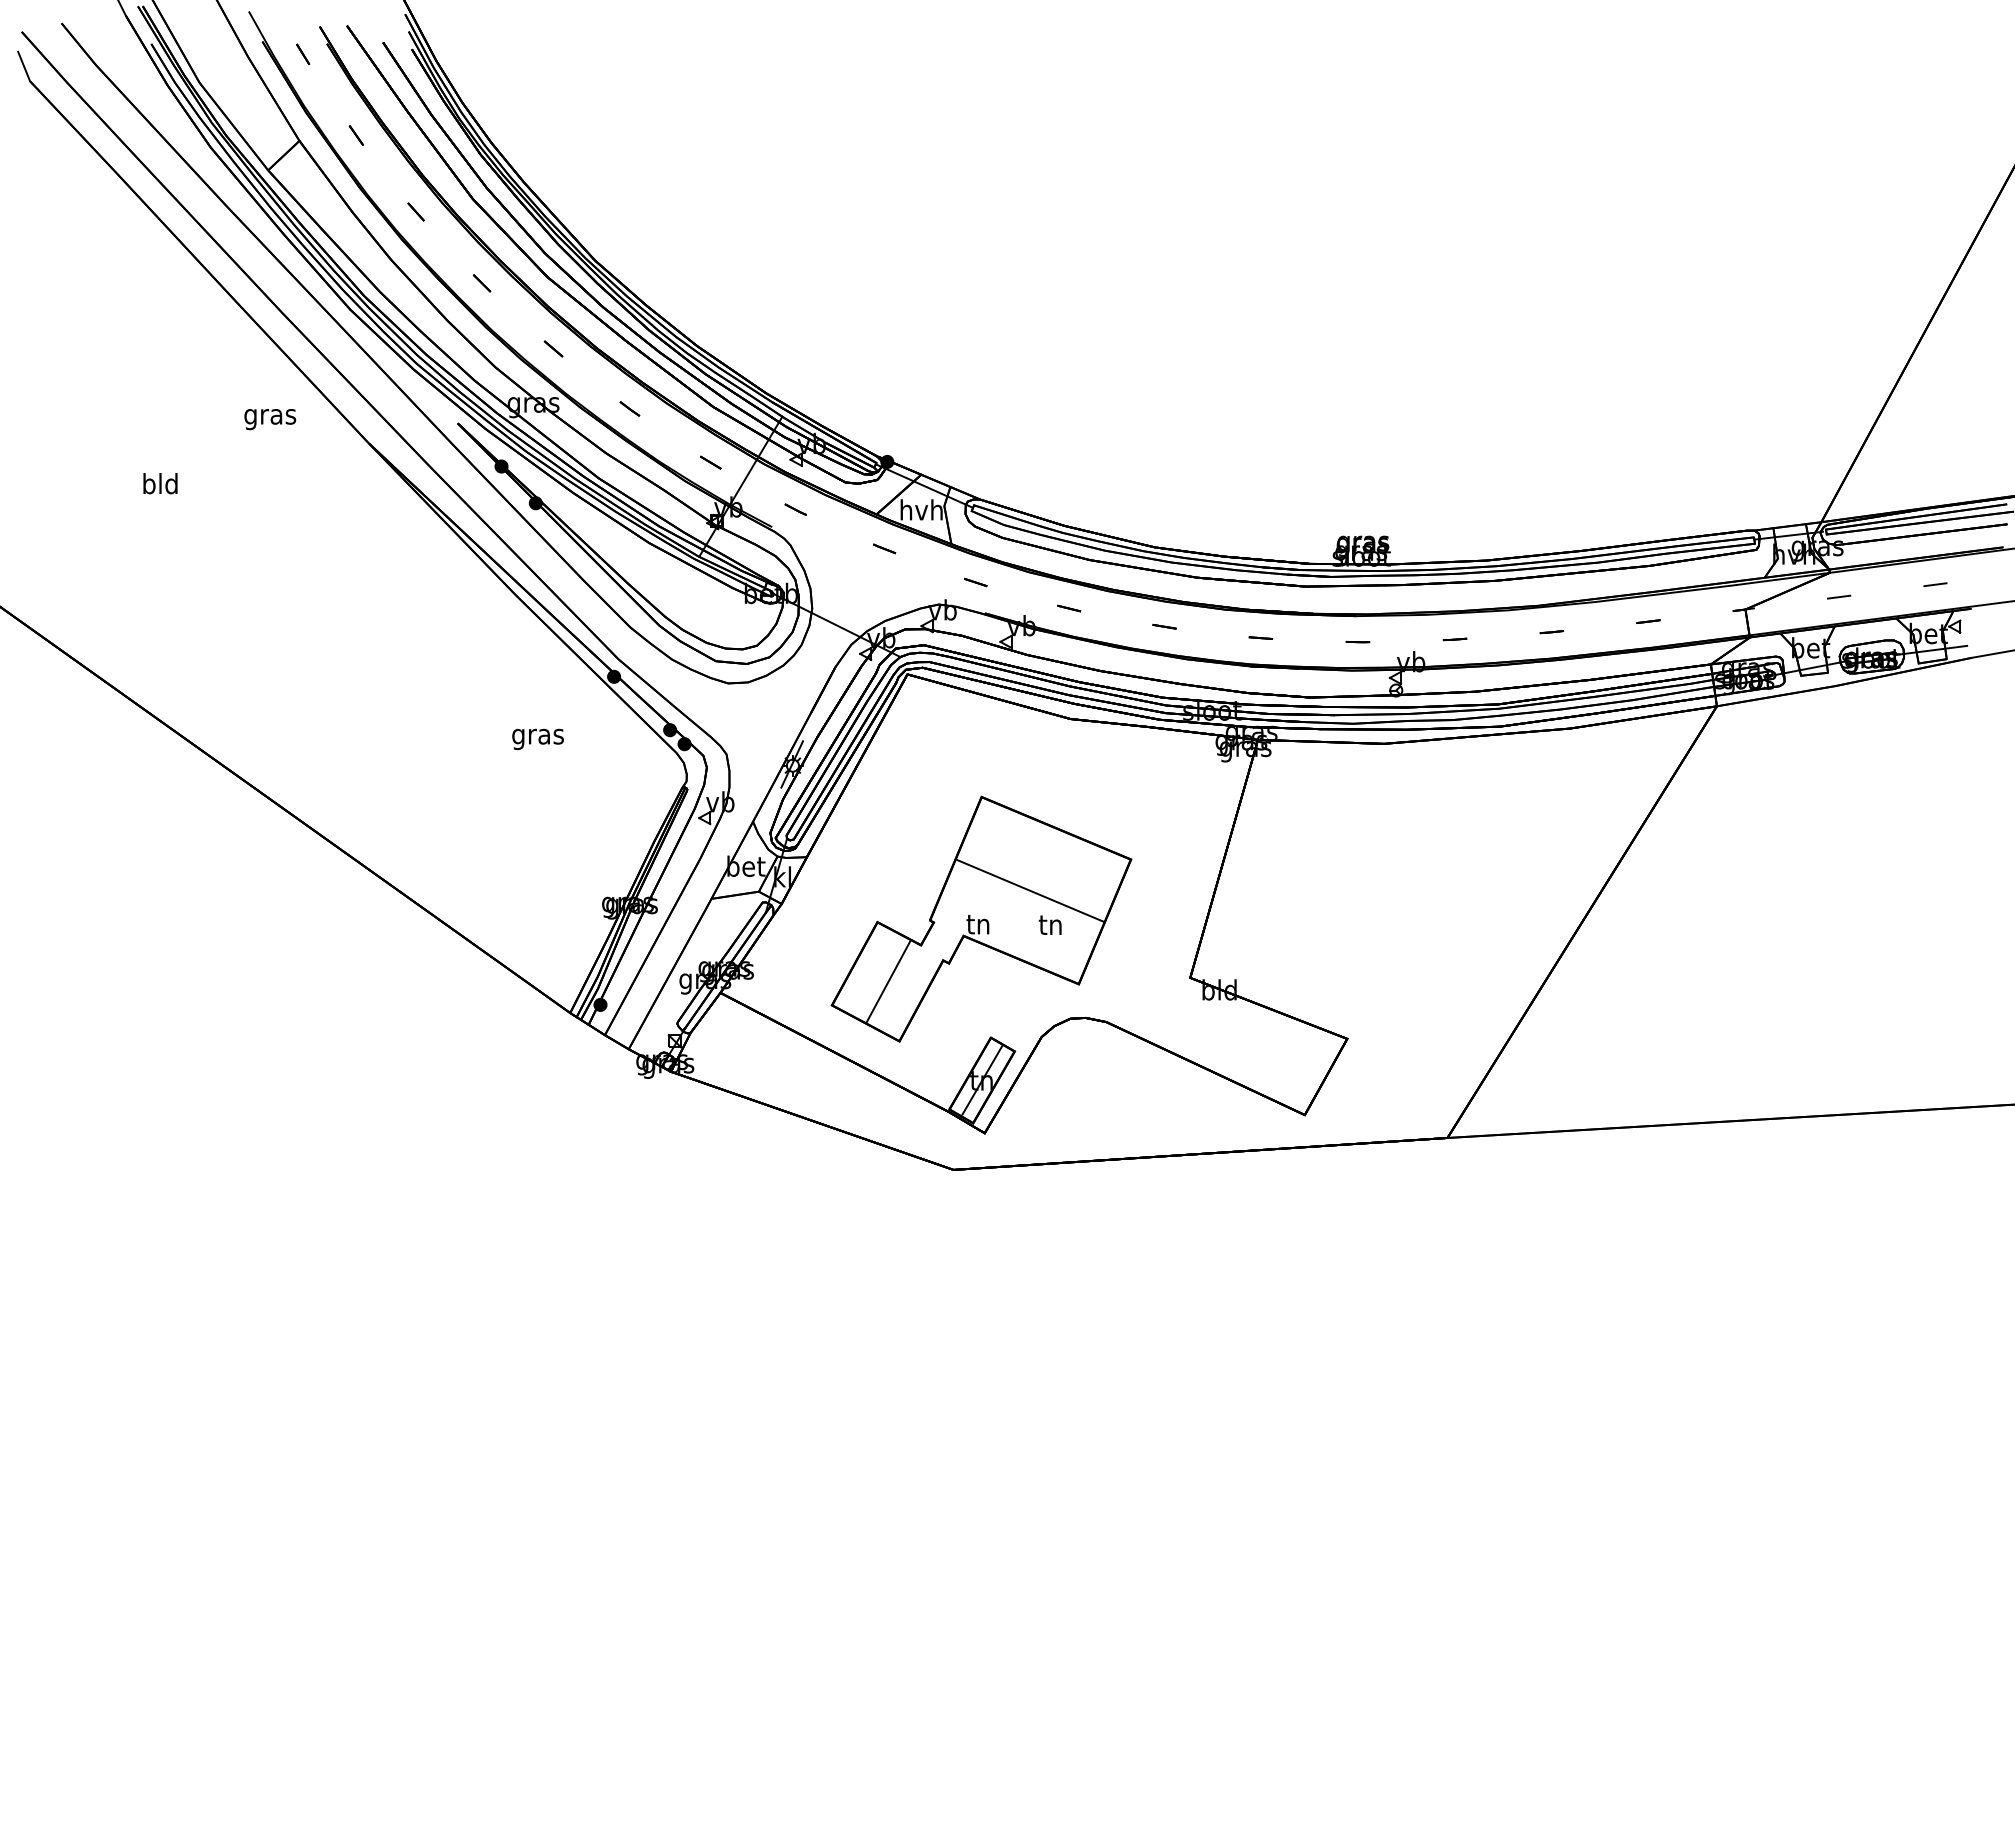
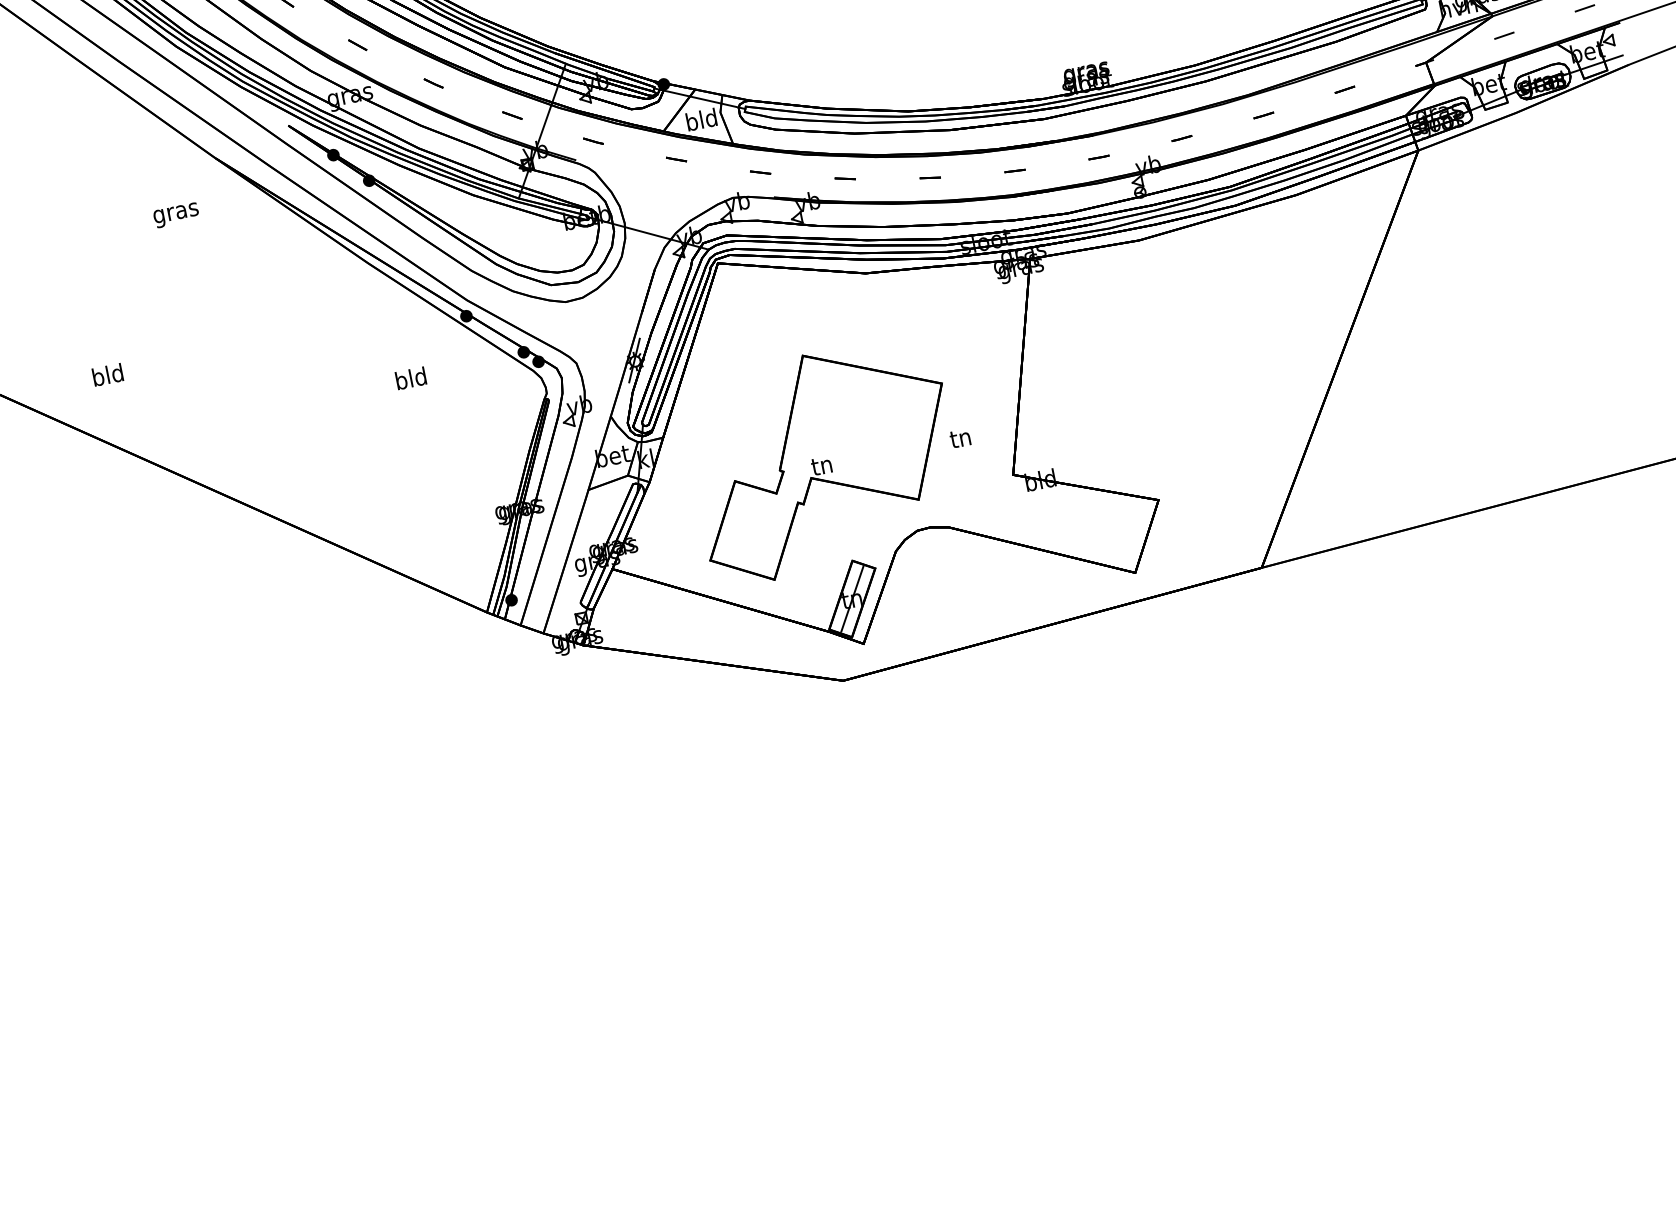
text: (270, 419) -> (176, 215), moved
text: (160, 483) -> (107, 374), moved
text: (921, 509) -> (701, 119), hvh -> bld
text: (537, 736) -> (411, 380), gras -> bld
line: (1030, 890) -> (860, 427), removed
text: (1049, 924) -> (959, 438), moved
line: (888, 981) -> (754, 530), removed

